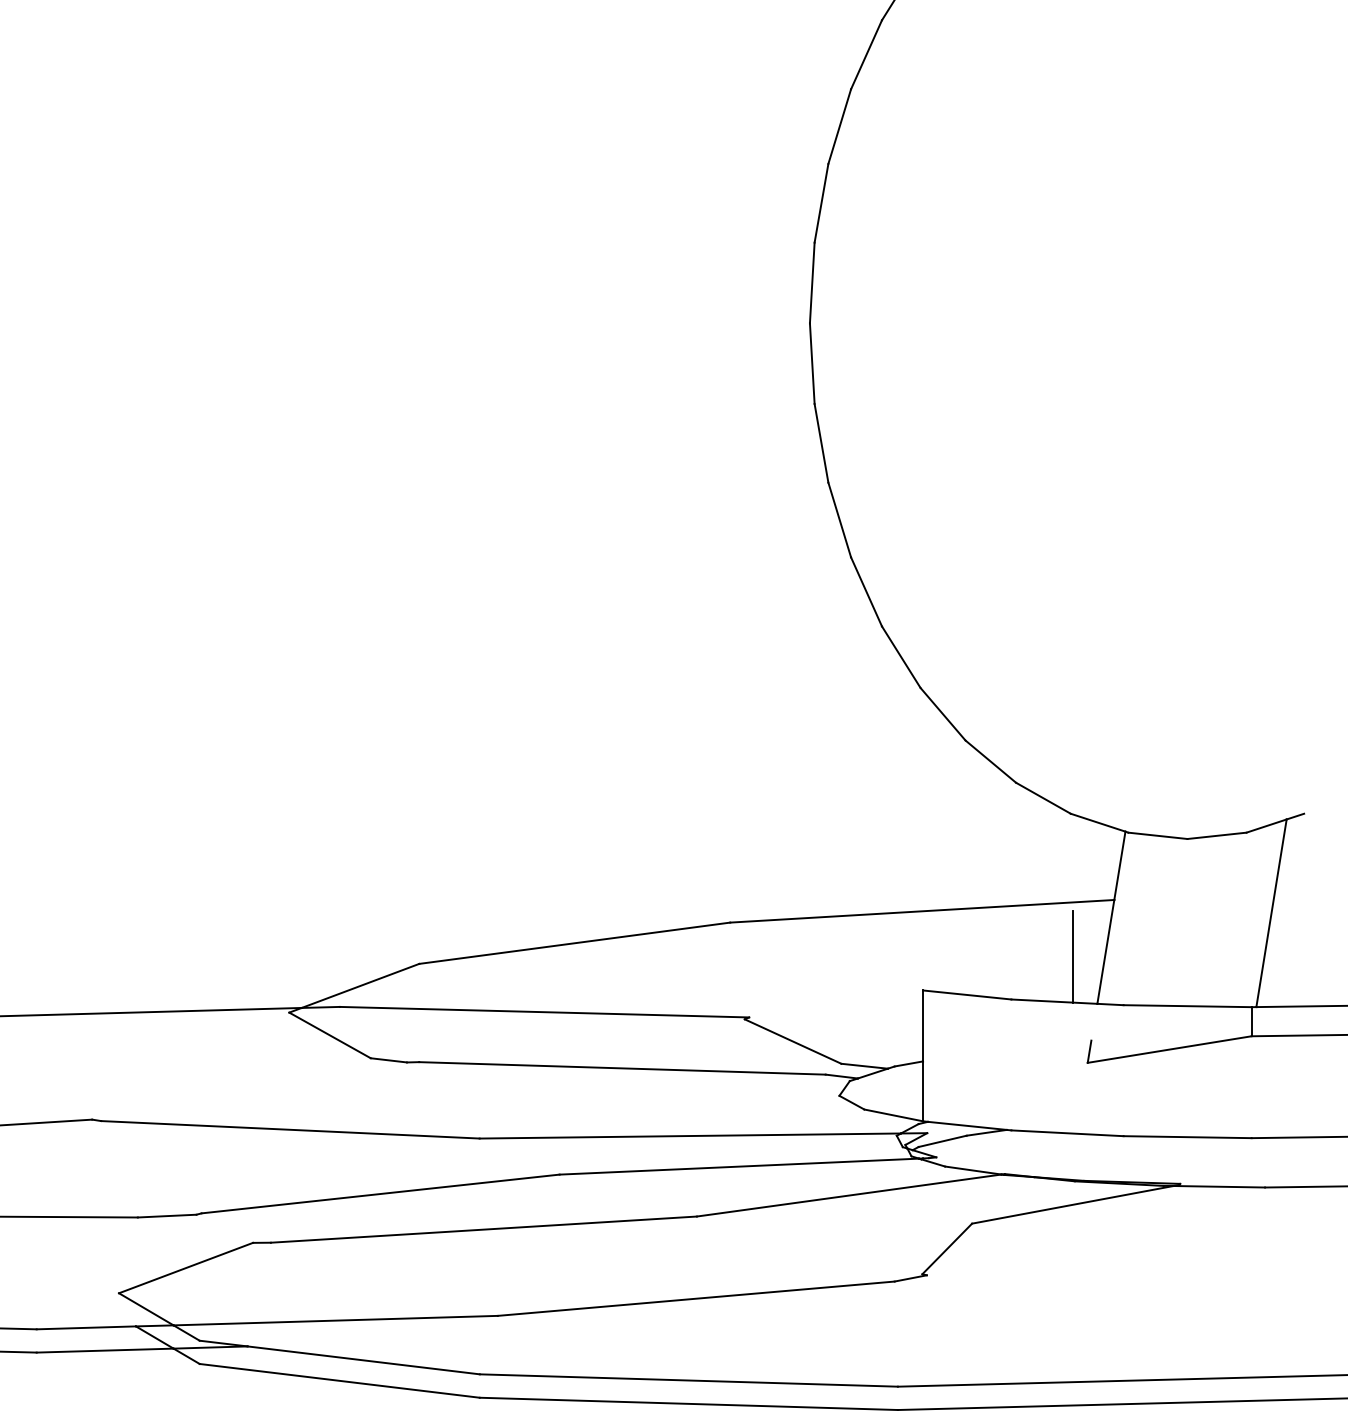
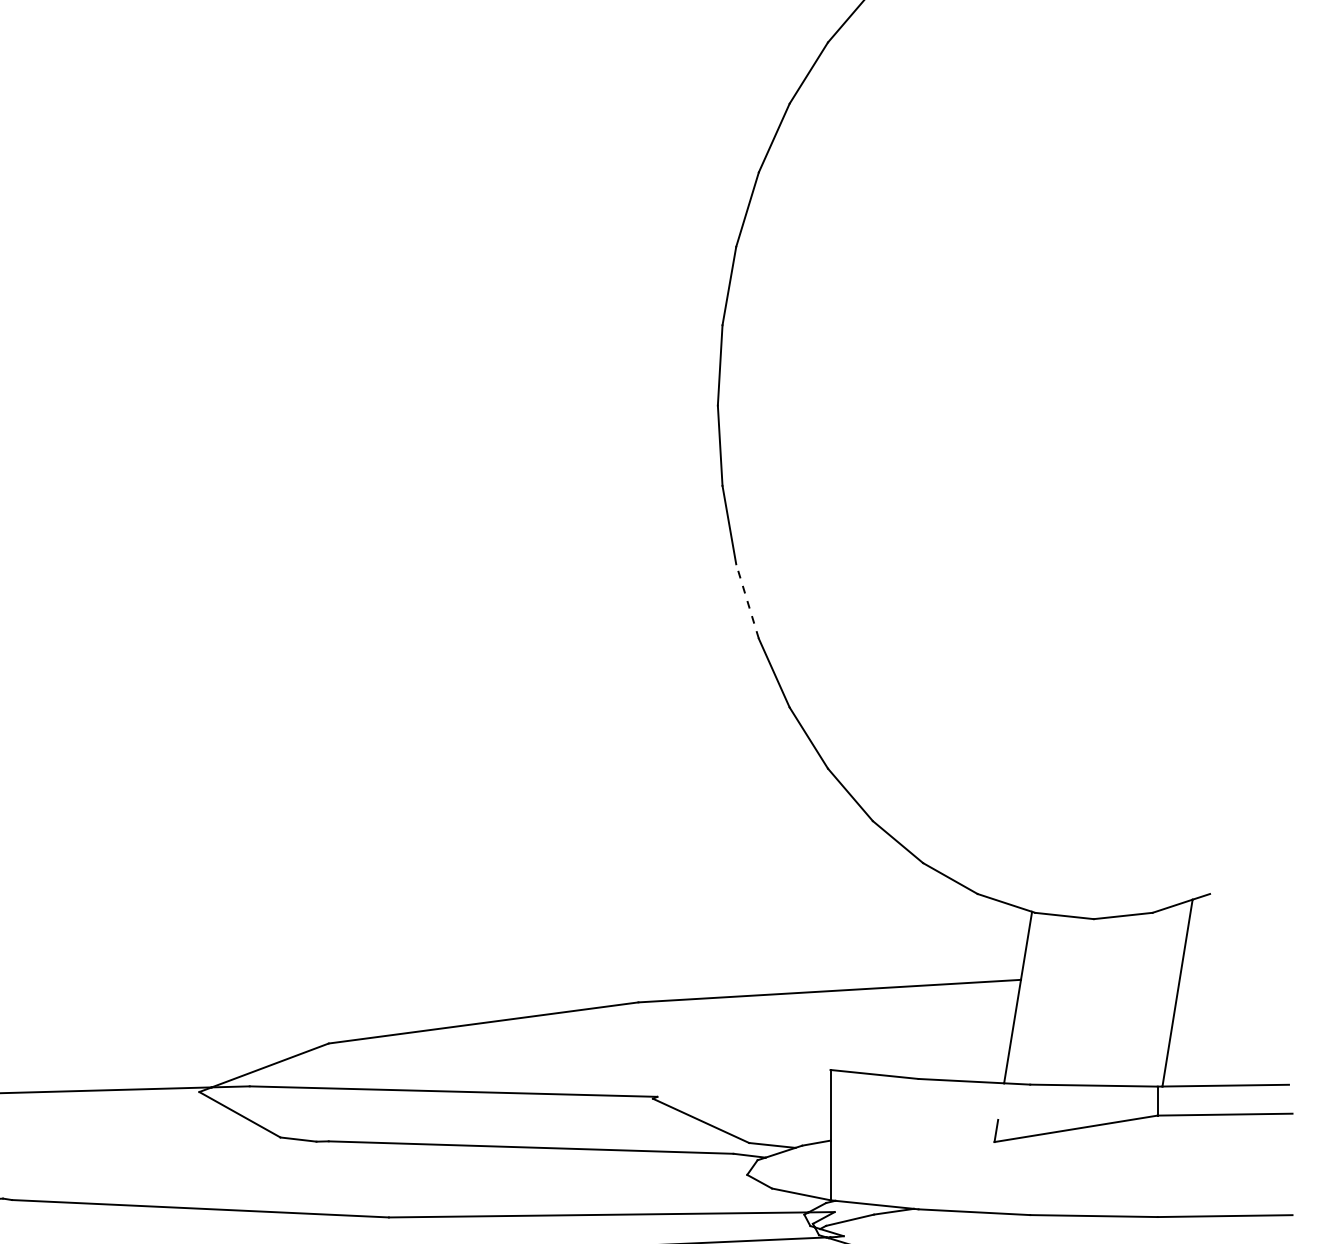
line: (839, 519) -> (747, 600), solid -> dashed
line: (1073, 956) -> (980, 1036), removed

